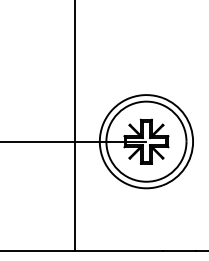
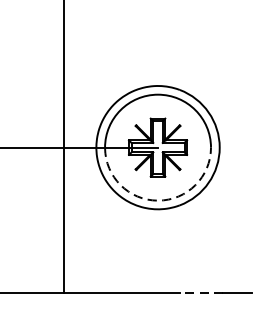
arc: (146, 181) -> (158, 200), solid -> dashed
line: (178, 251) -> (200, 292), solid -> dashed

